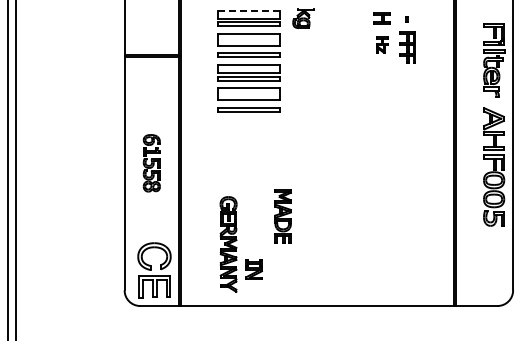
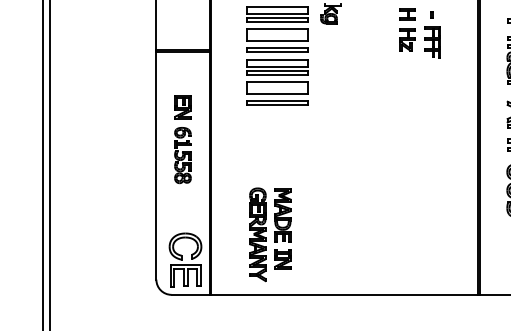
line: (248, 10) -> (277, 6), dashed -> solid
part: (381, 44) -> (407, 39), size x1.43
part: (151, 114) -> (182, 107), added
part: (282, 216) -> (282, 215), moved

